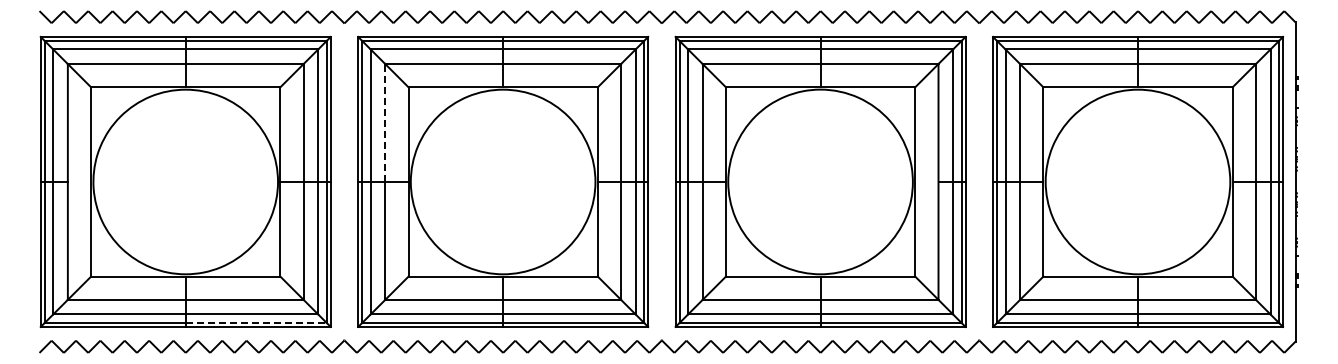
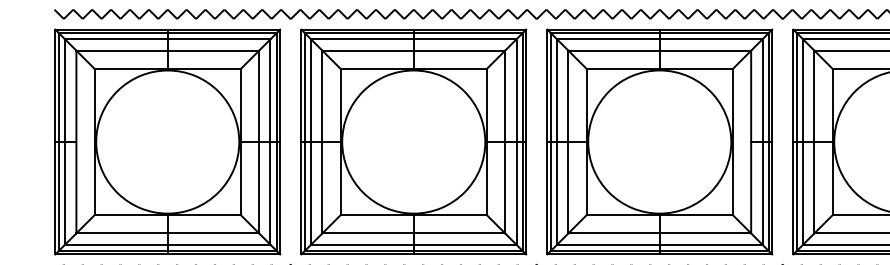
line: (385, 123) -> (322, 96), dashed -> solid
line: (256, 322) -> (222, 250), dashed -> solid

